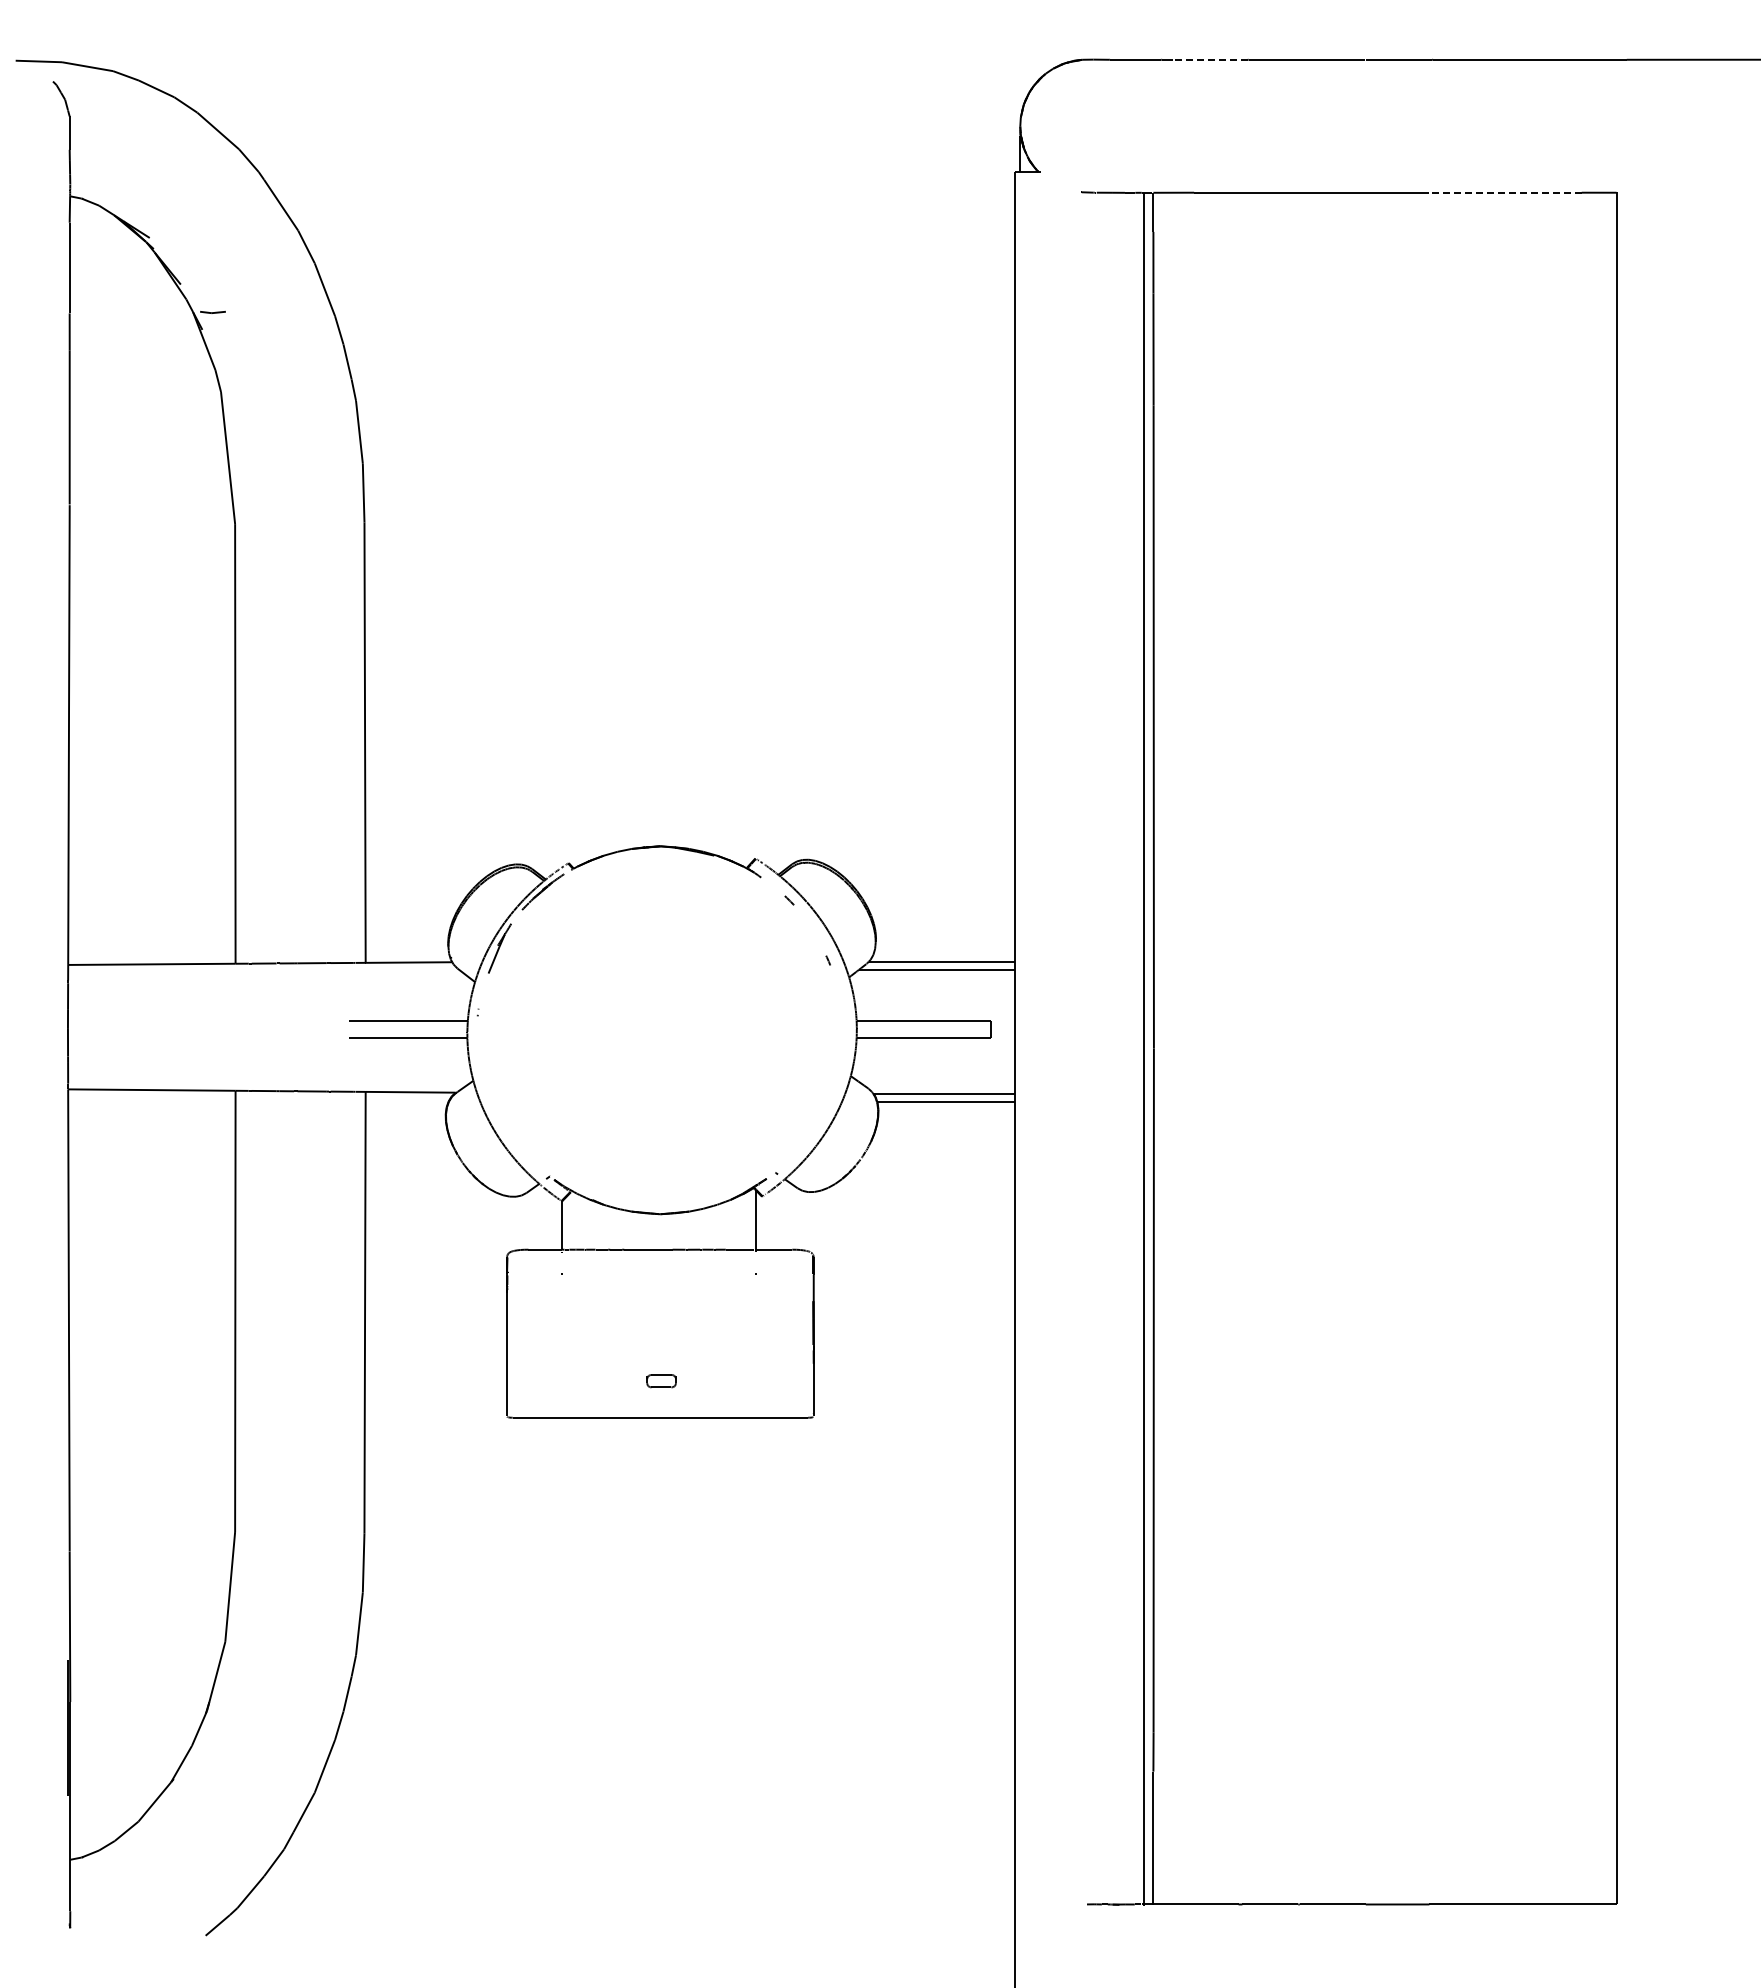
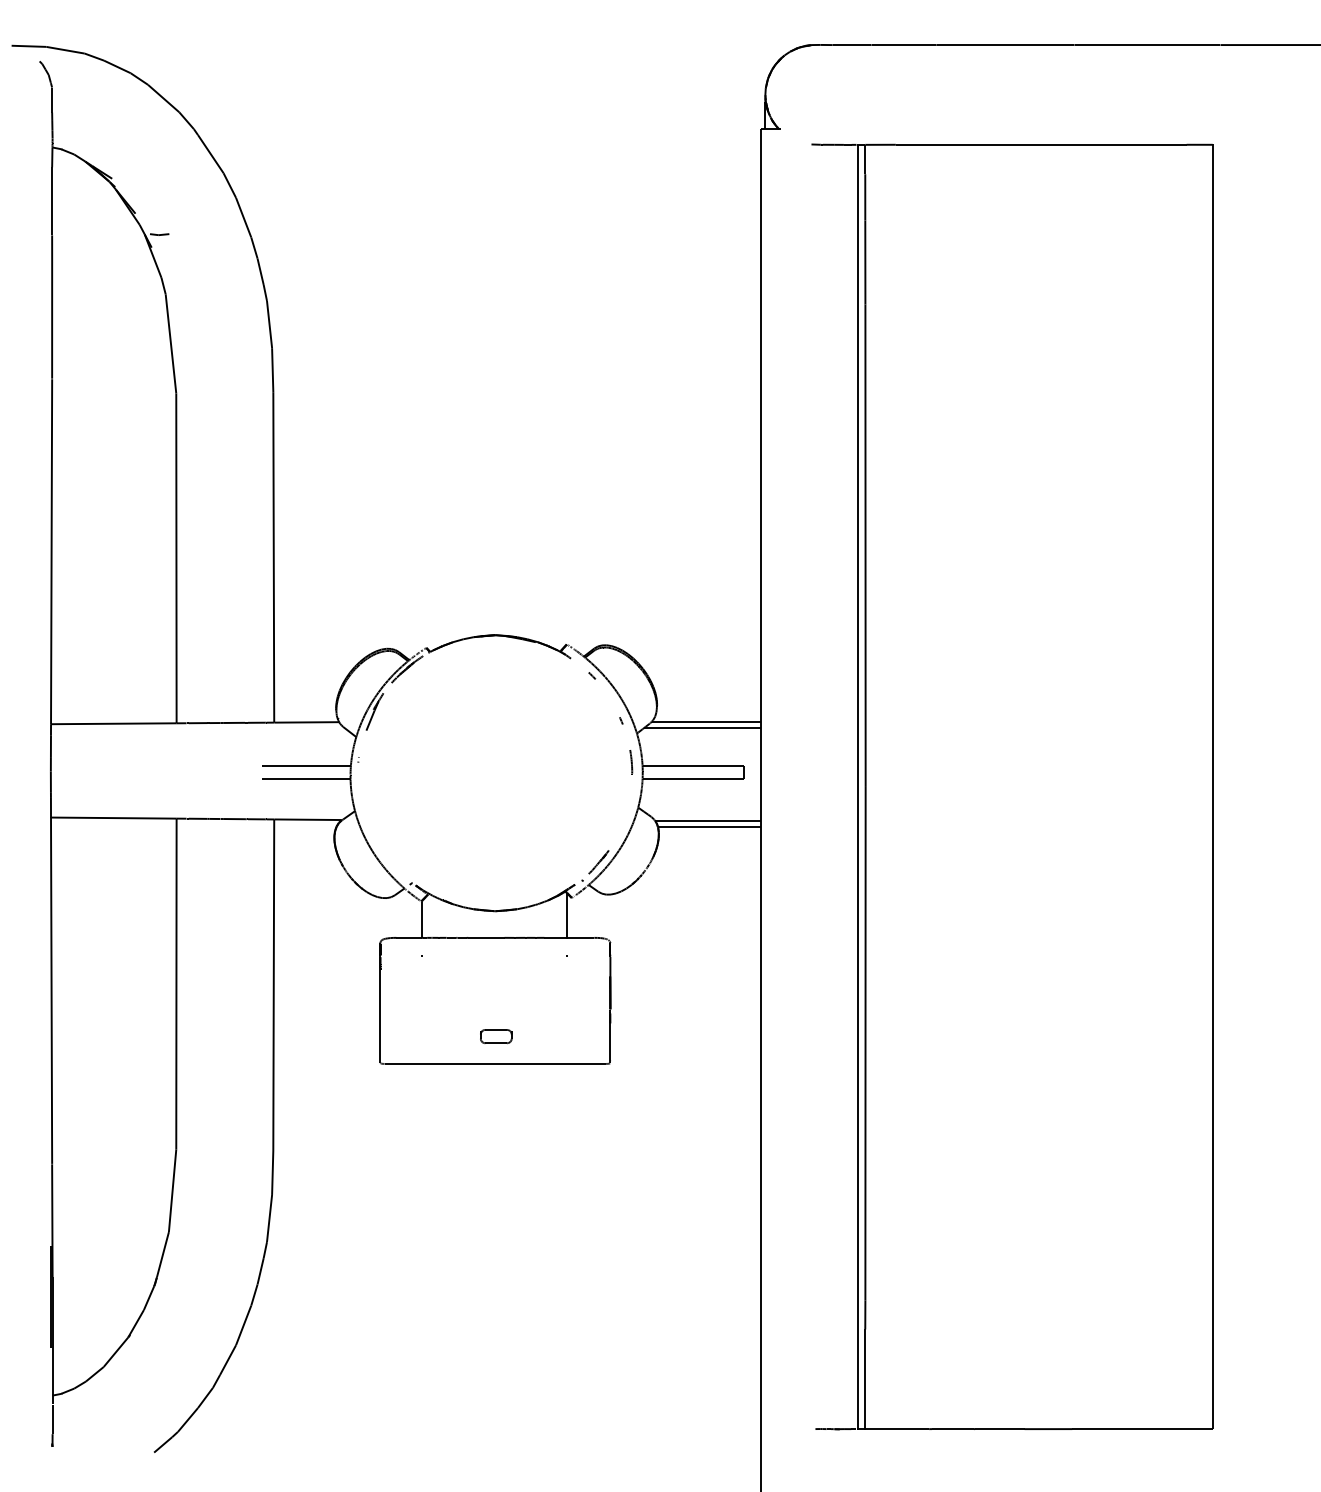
line: (1210, 59) -> (908, 44), dashed -> solid
line: (1505, 192) -> (1129, 144), dashed -> solid
line: (841, 1015) -> (631, 762), added
line: (798, 1148) -> (598, 861), added
part: (661, 1380) -> (496, 1035), size x1.43

